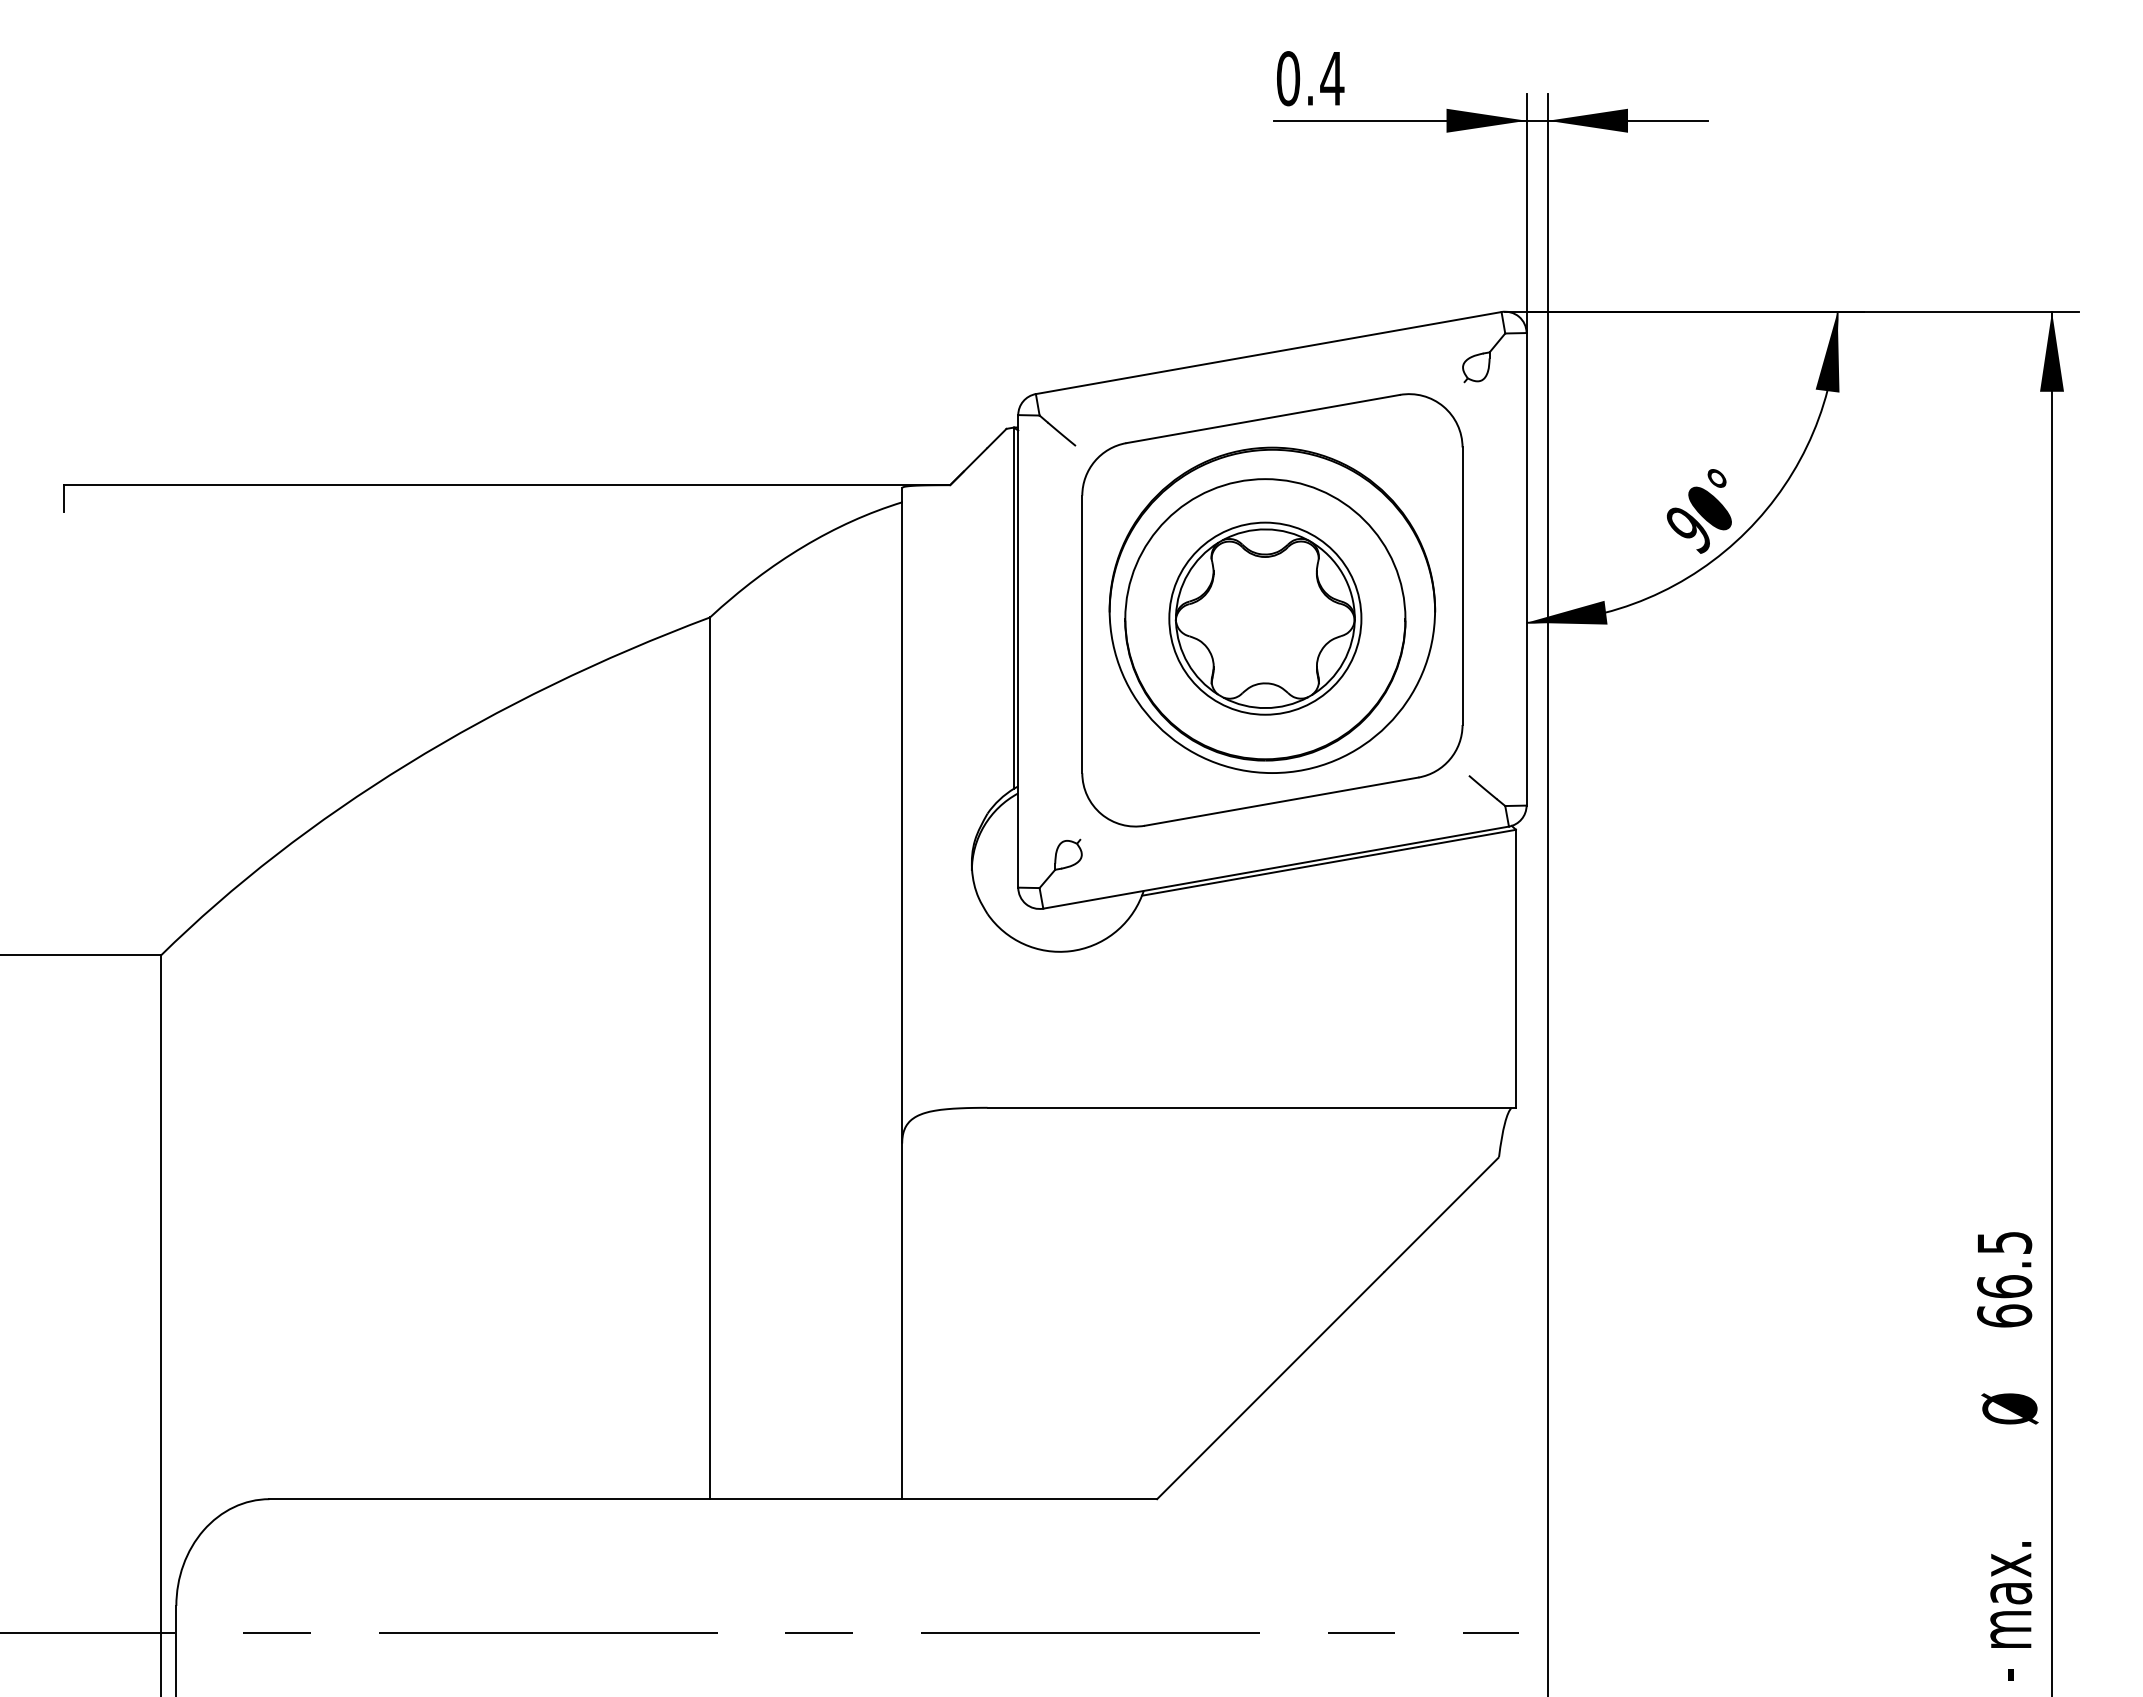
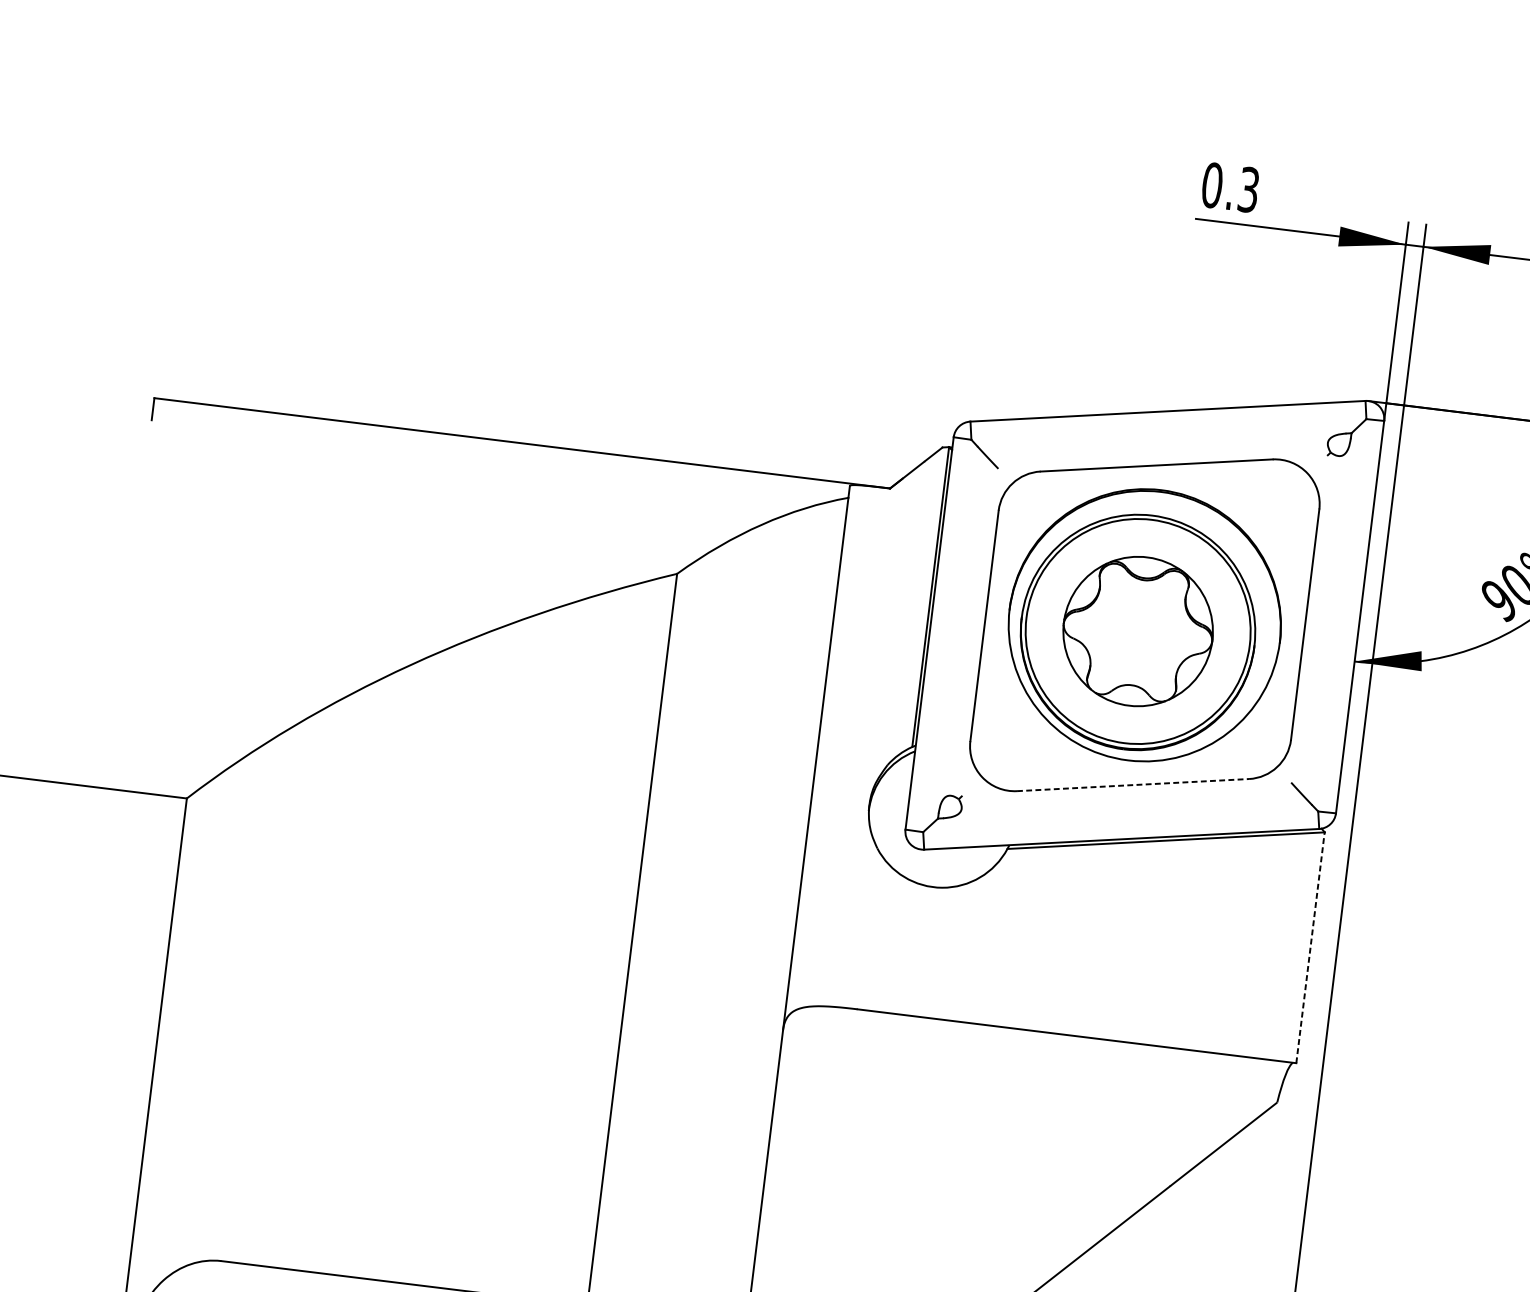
text: (1332, 78) -> (1248, 189), 0.4 -> 0.3
circle: (1265, 618) -> (1138, 631), size x1.4
line: (1281, 801) -> (1132, 784), solid -> dashed
line: (1515, 968) -> (1310, 947), solid -> dashed

